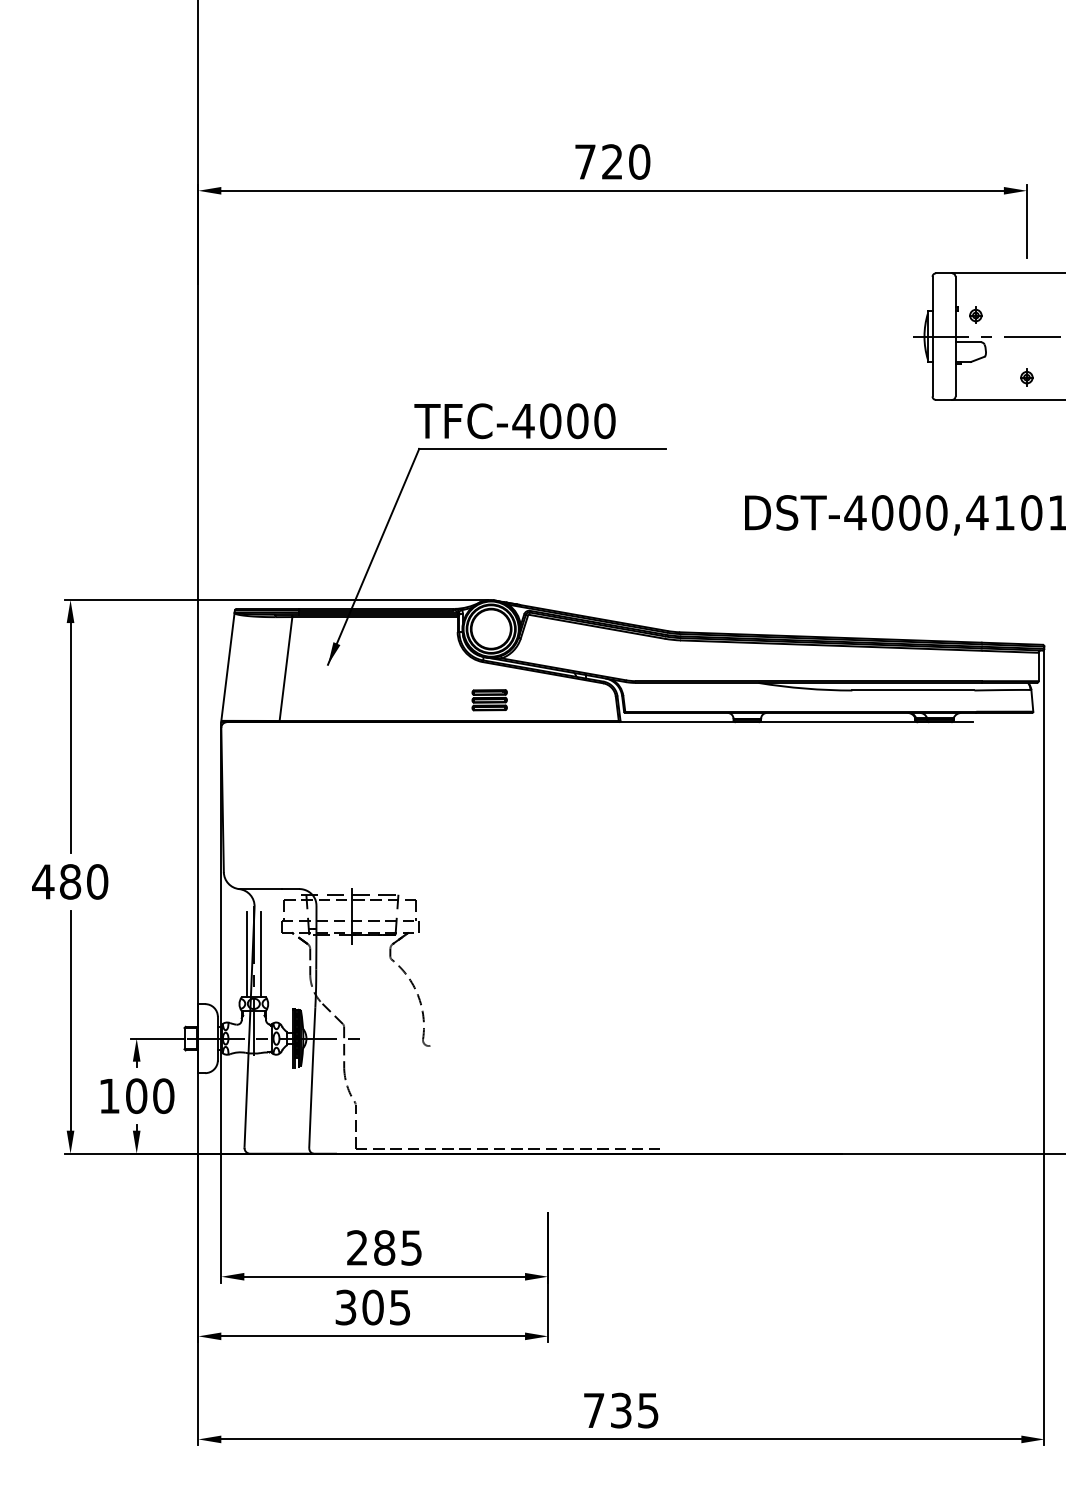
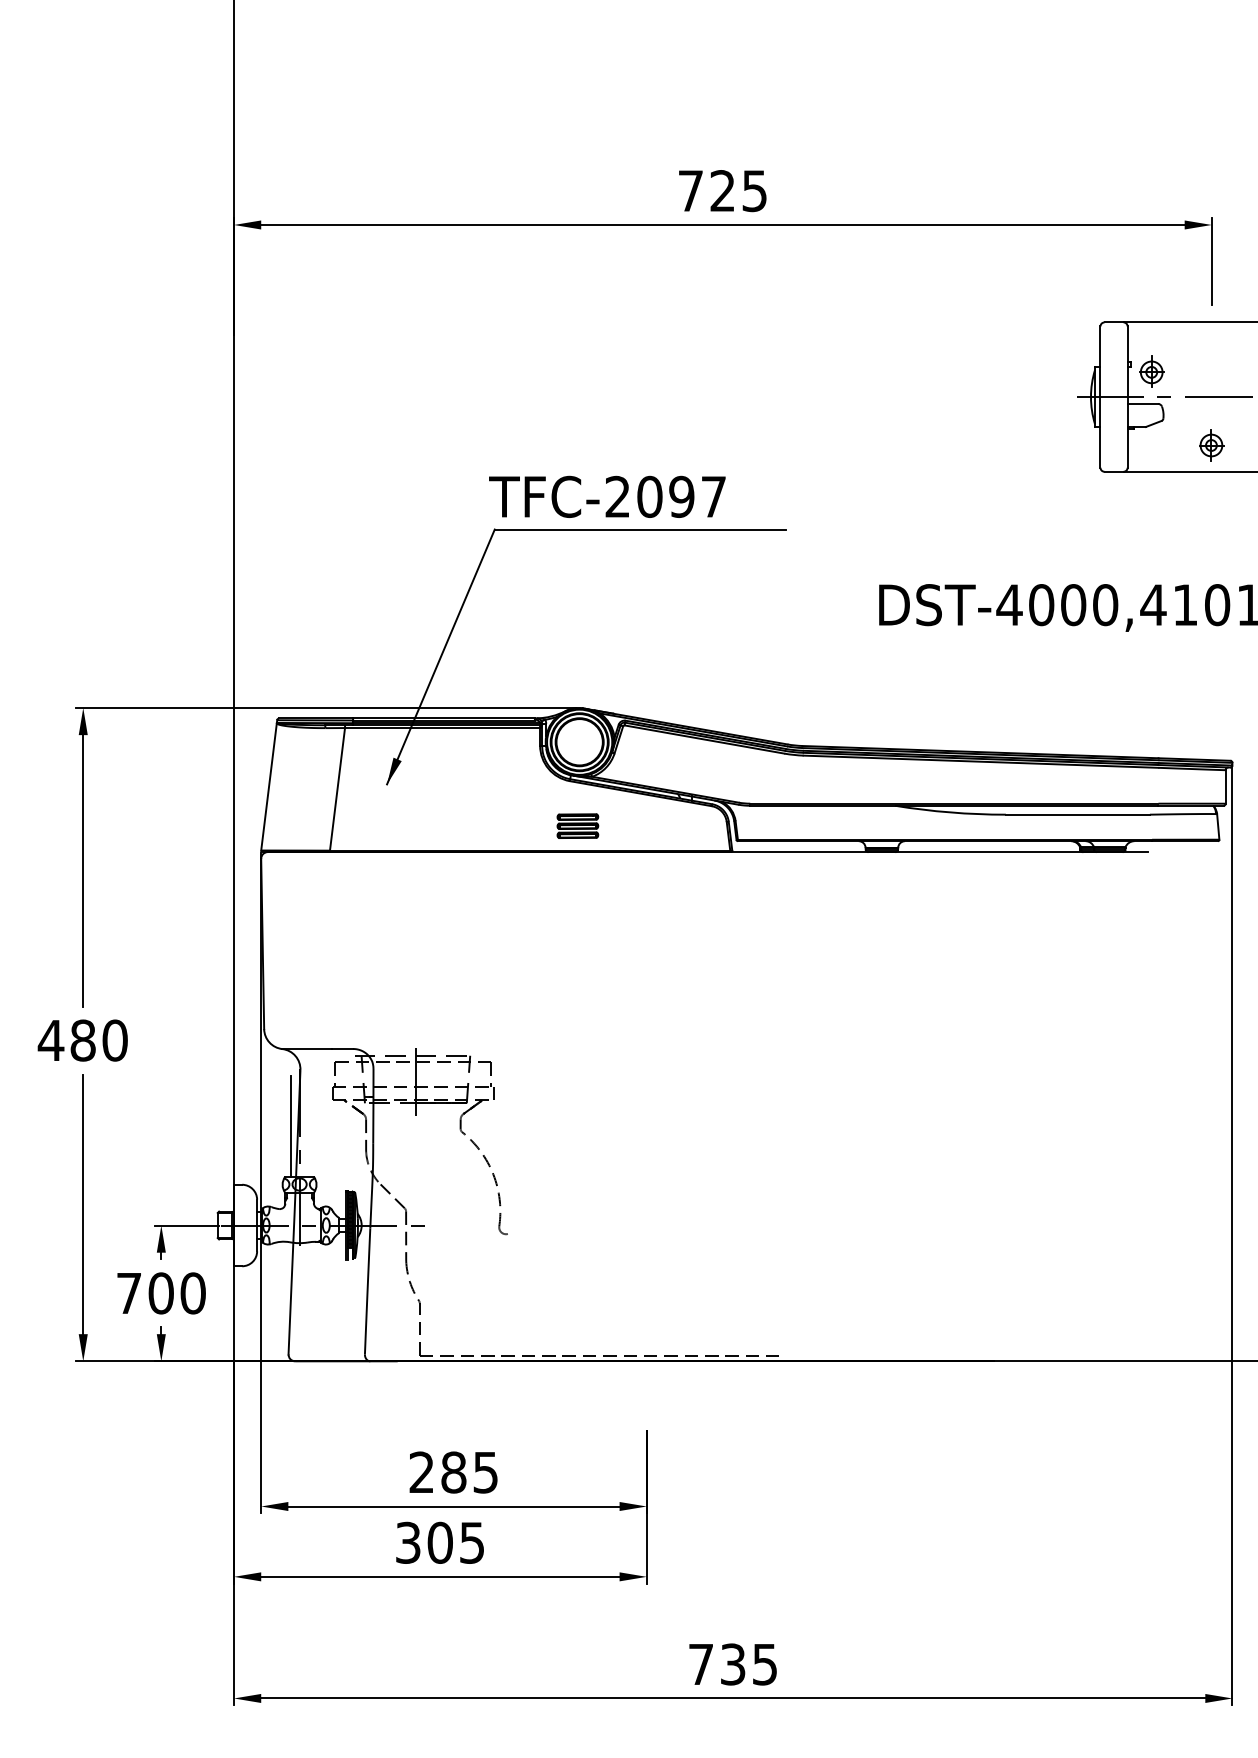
text: (639, 162) -> (754, 191), 720 -> 725
part: (975, 314) -> (1151, 371), size x1.6
part: (1027, 377) -> (1212, 445), size x1.6
text: (563, 420) -> (665, 496), TFC-4000 -> TFC-2097
line: (261, 954) -> (308, 1126), removed
text: (108, 1096) -> (128, 1293), 100 -> 700

